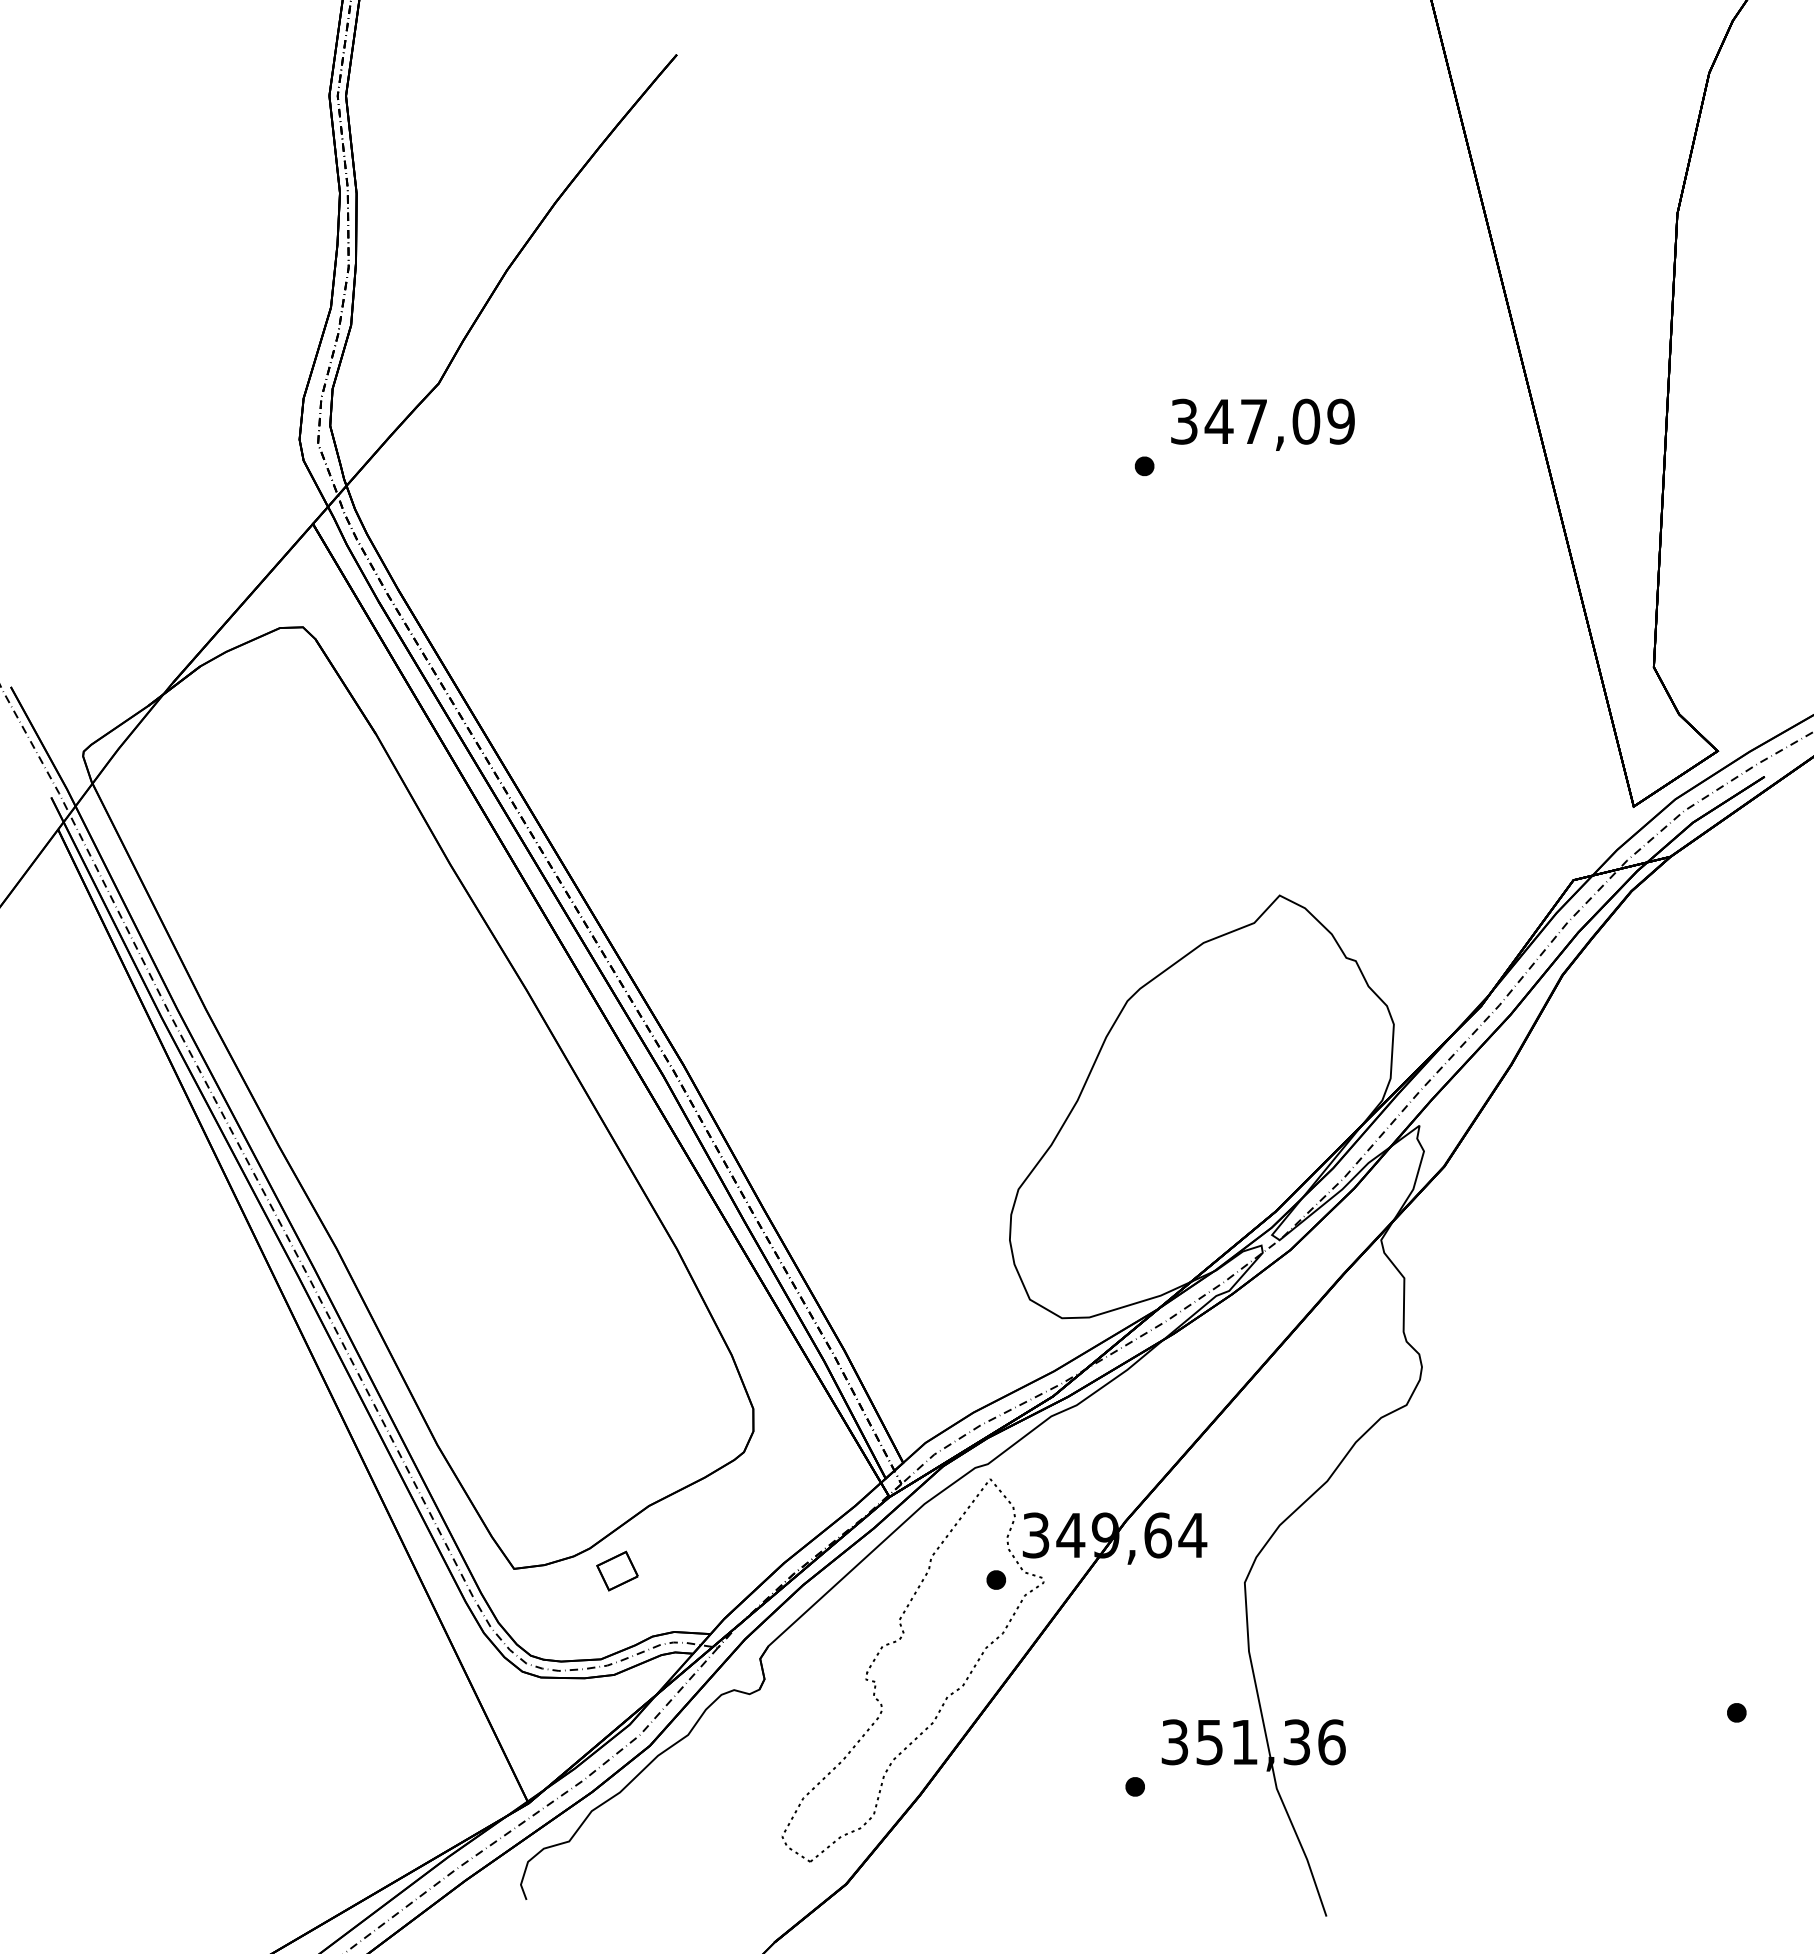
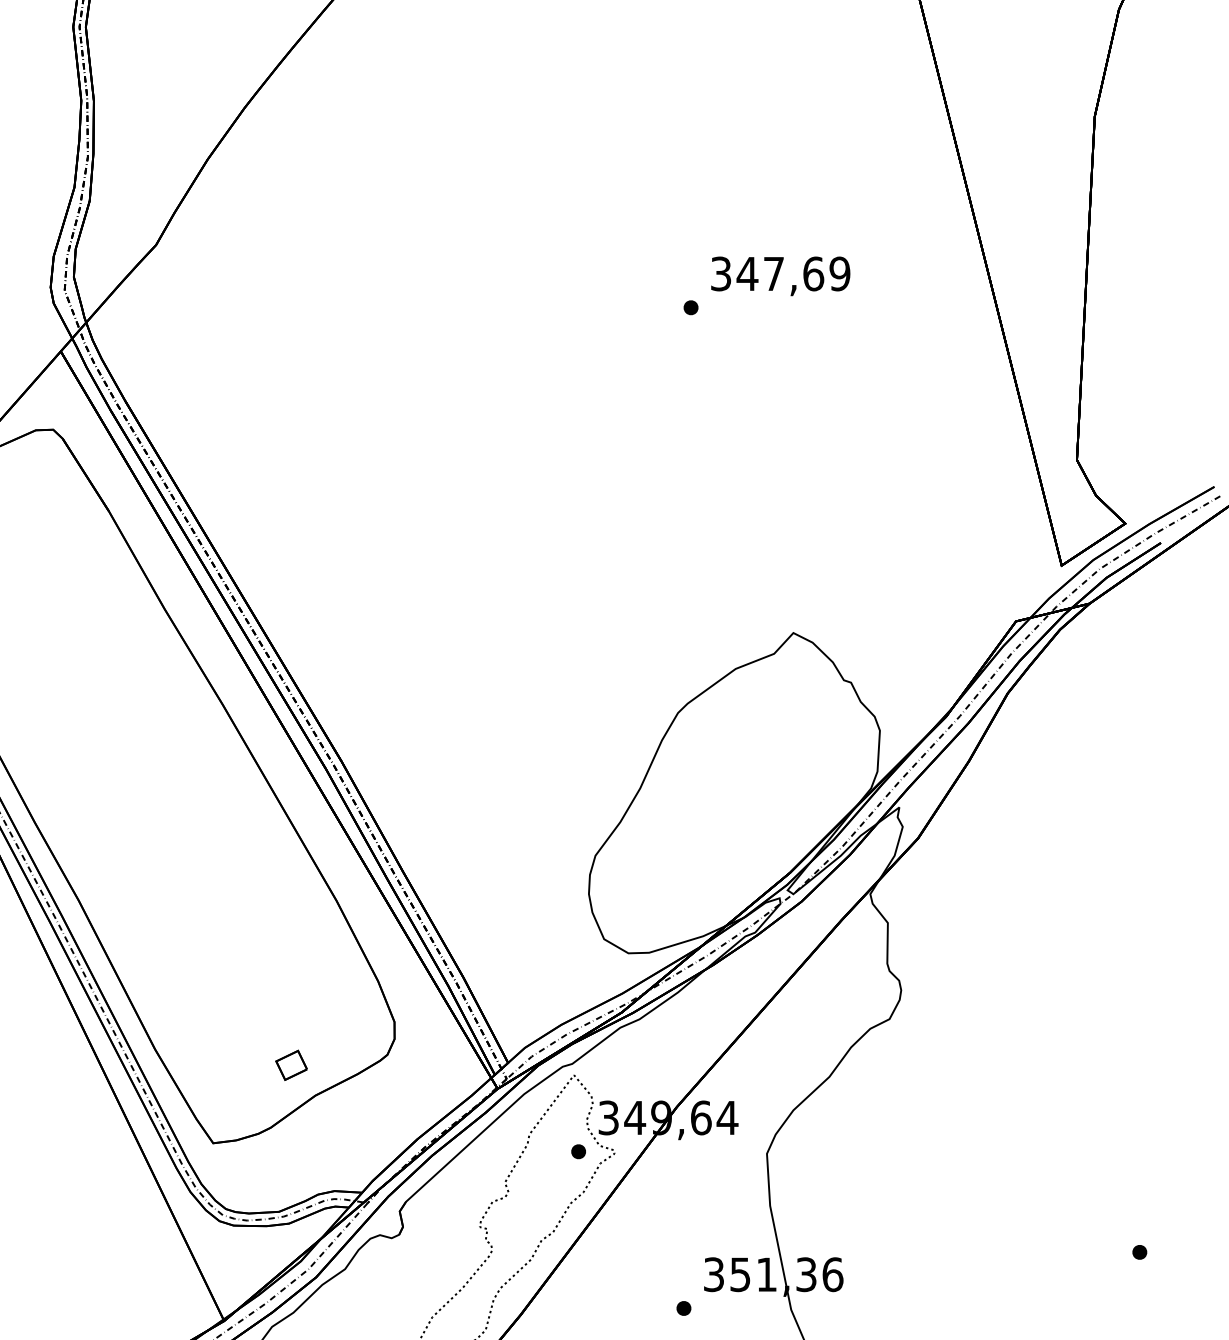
text: (1306, 421) -> (813, 273), 347,09 -> 347,69
part: (617, 1570) -> (291, 1064), moved

